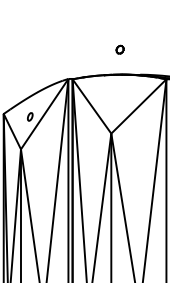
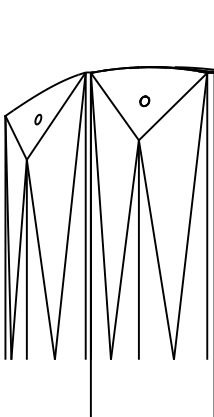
part: (119, 49) -> (144, 101), moved

